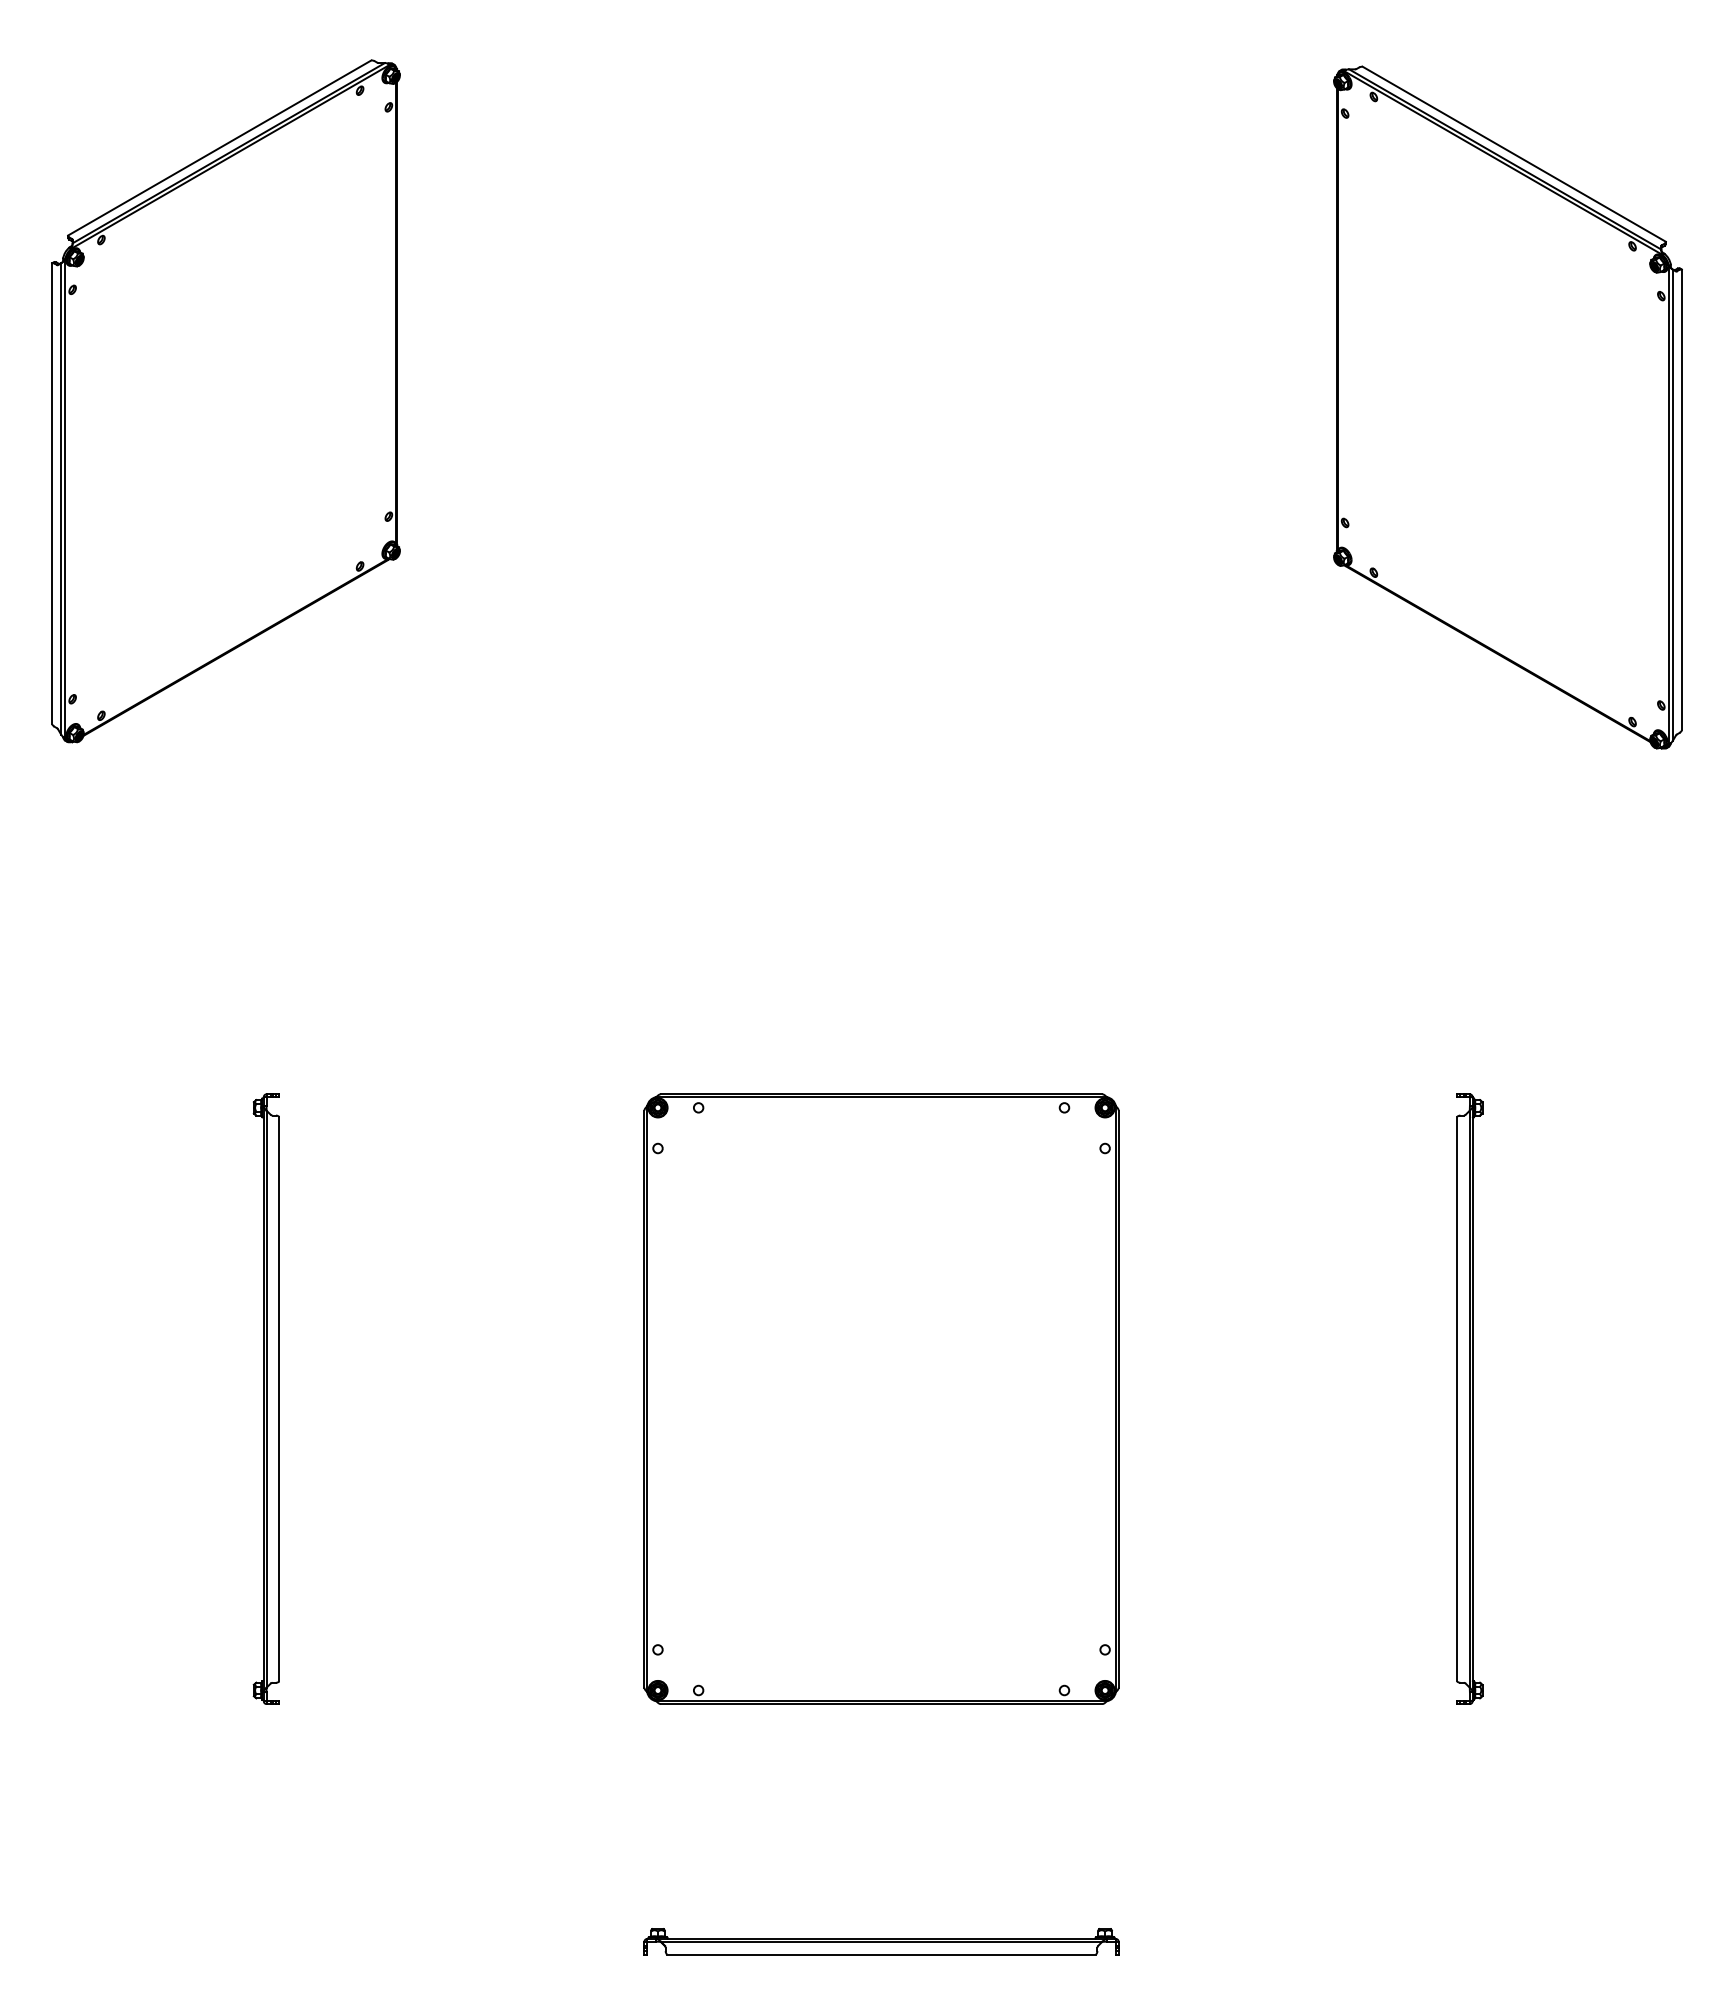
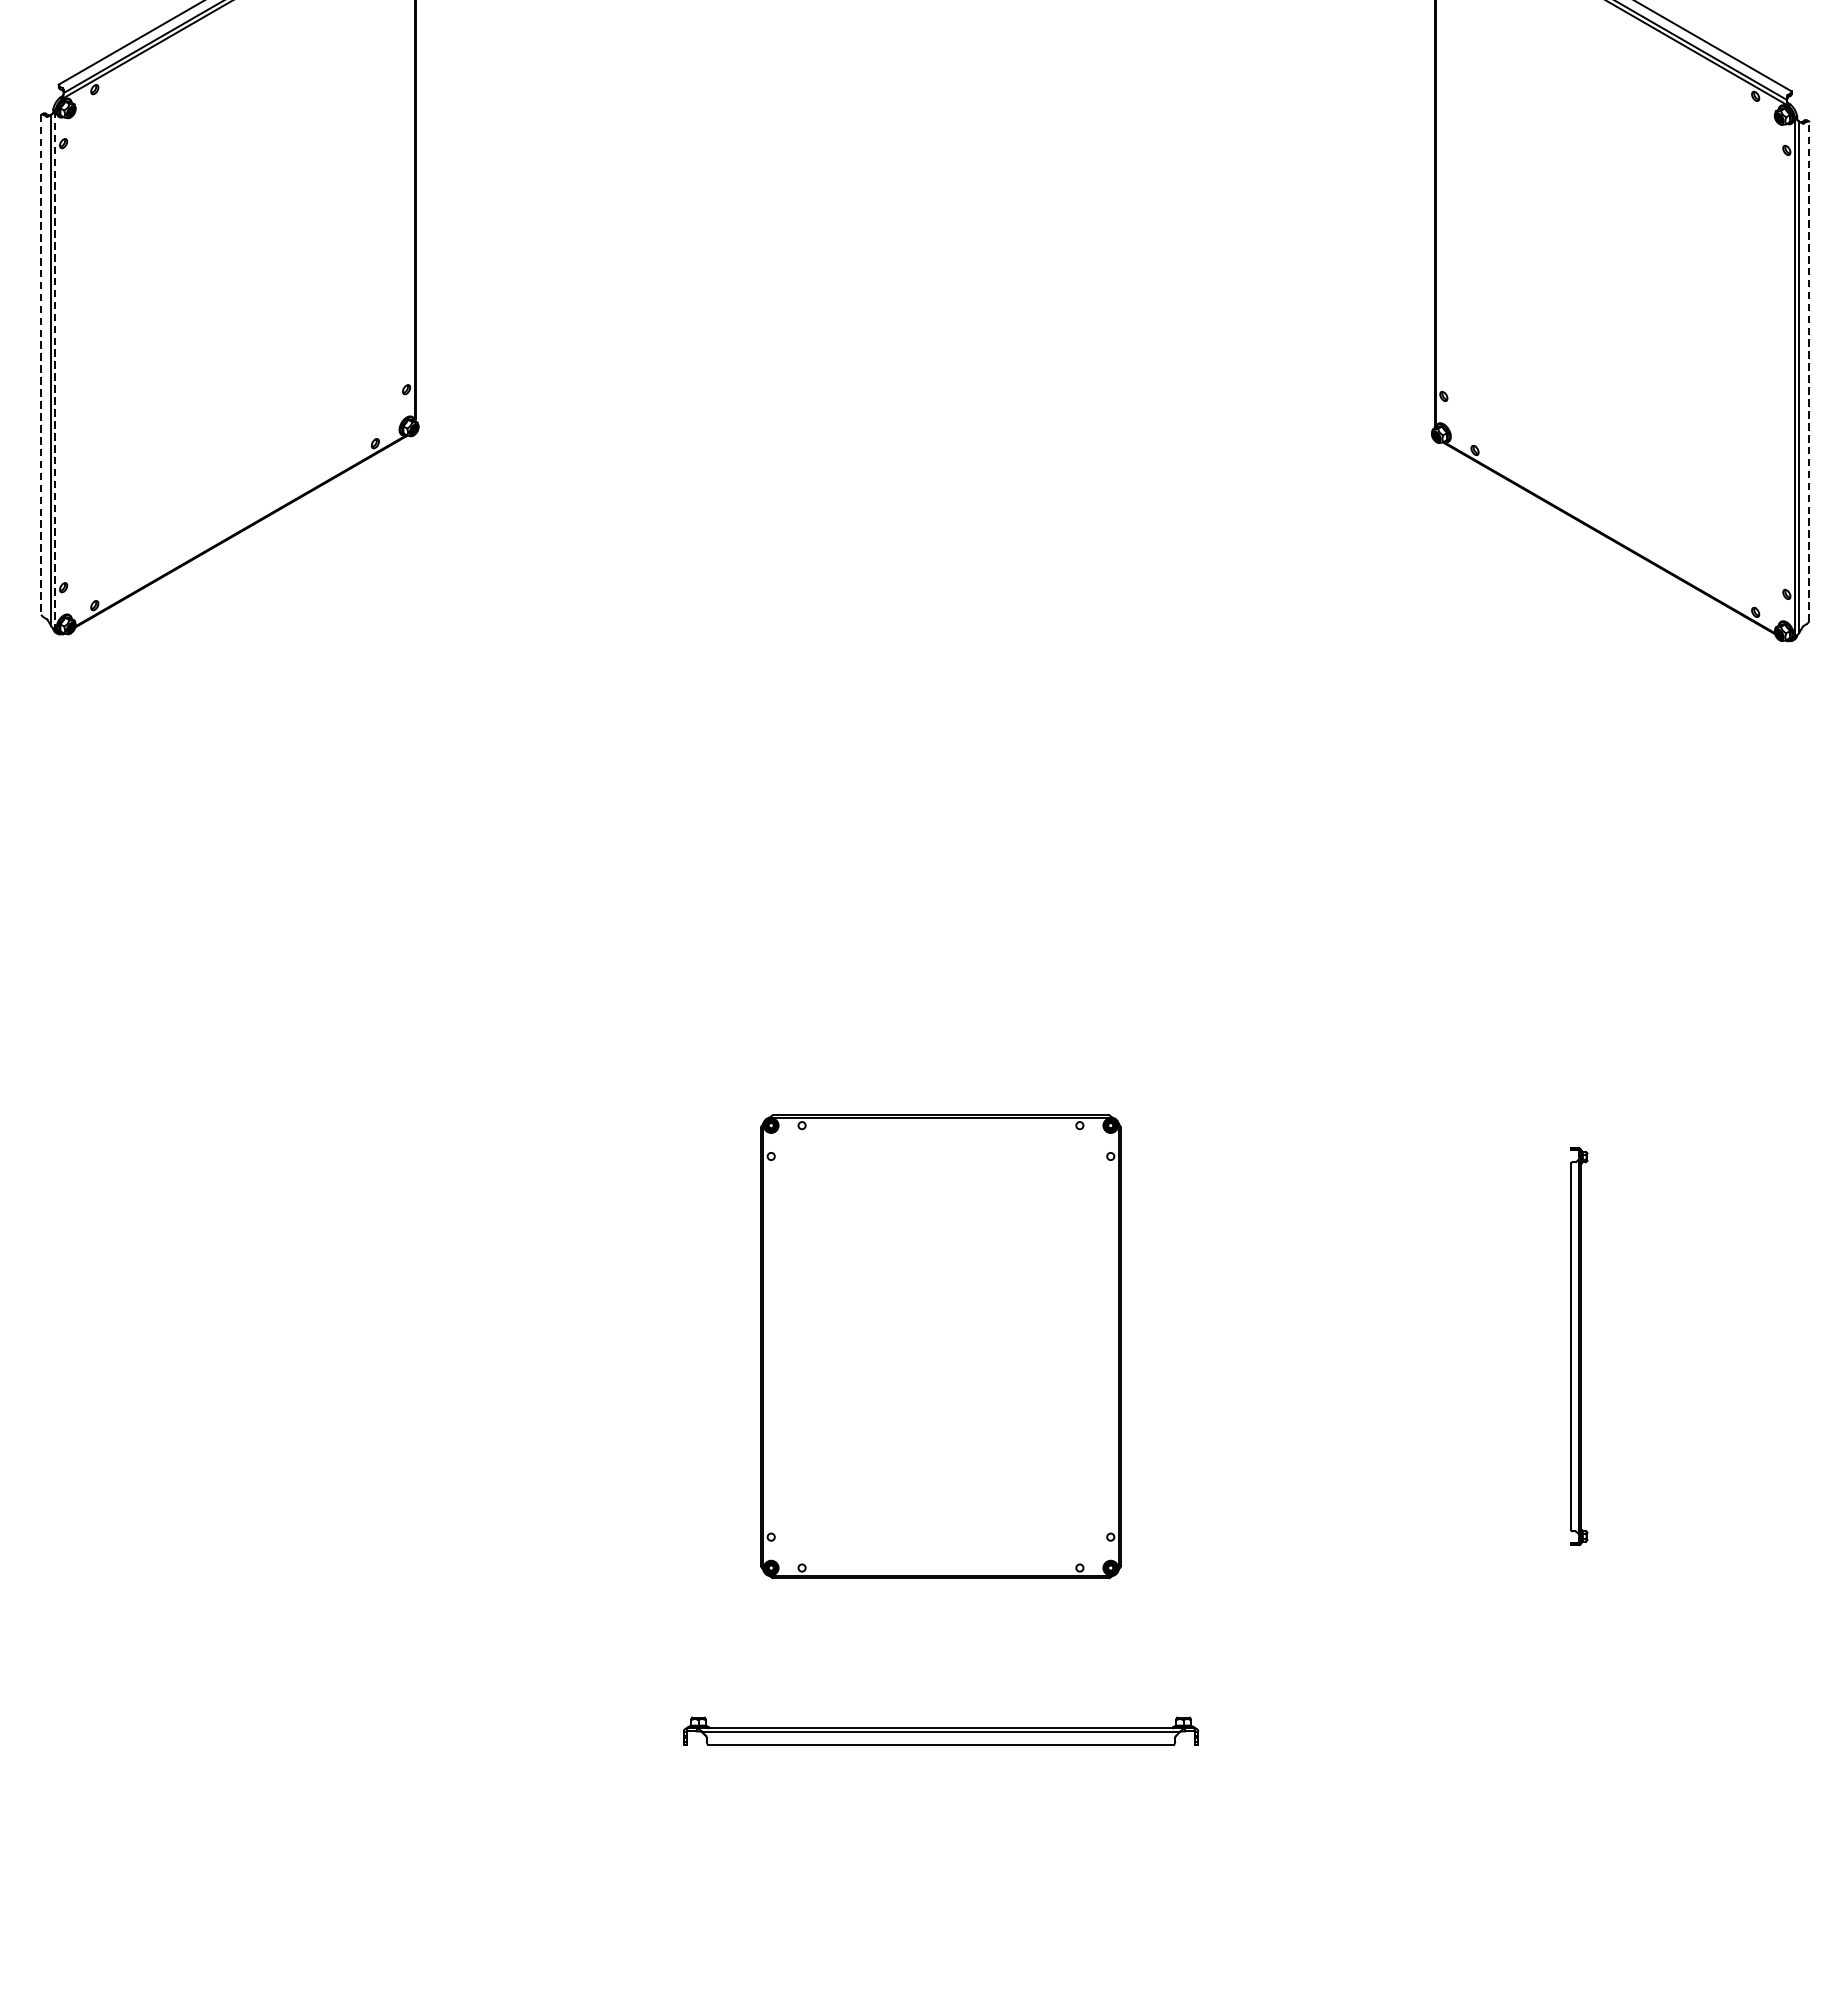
line: (52, 494) -> (41, 365), solid -> dashed
line: (65, 499) -> (55, 371), solid -> dashed
line: (1681, 499) -> (1808, 371), solid -> dashed
part: (265, 1398) -> (272, 1346), removed
part: (881, 1398) -> (940, 1346), size x0.7
part: (1469, 1398) -> (1578, 1346), size x0.6
part: (881, 1941) -> (940, 1731), moved

